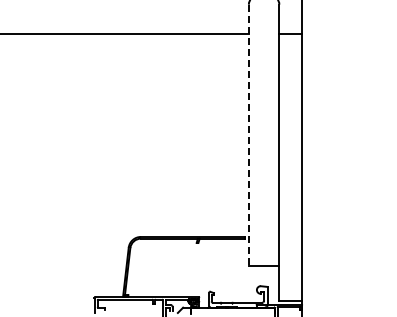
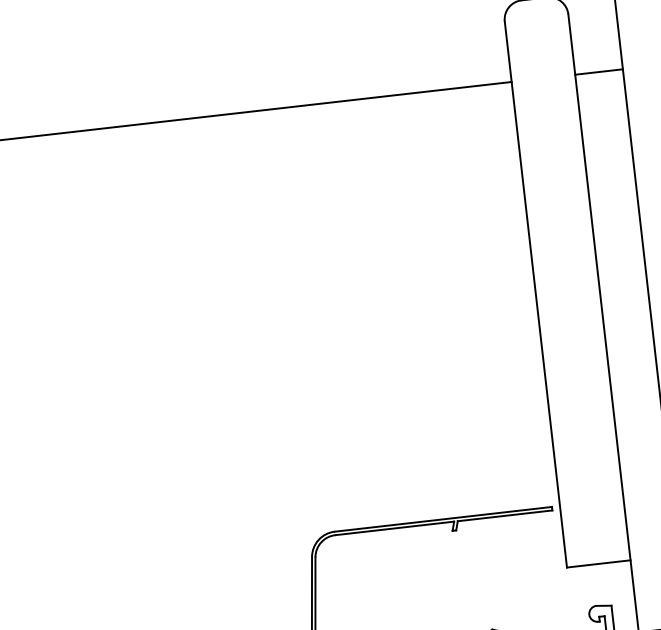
line: (248, 135) -> (535, 294), dashed -> solid

